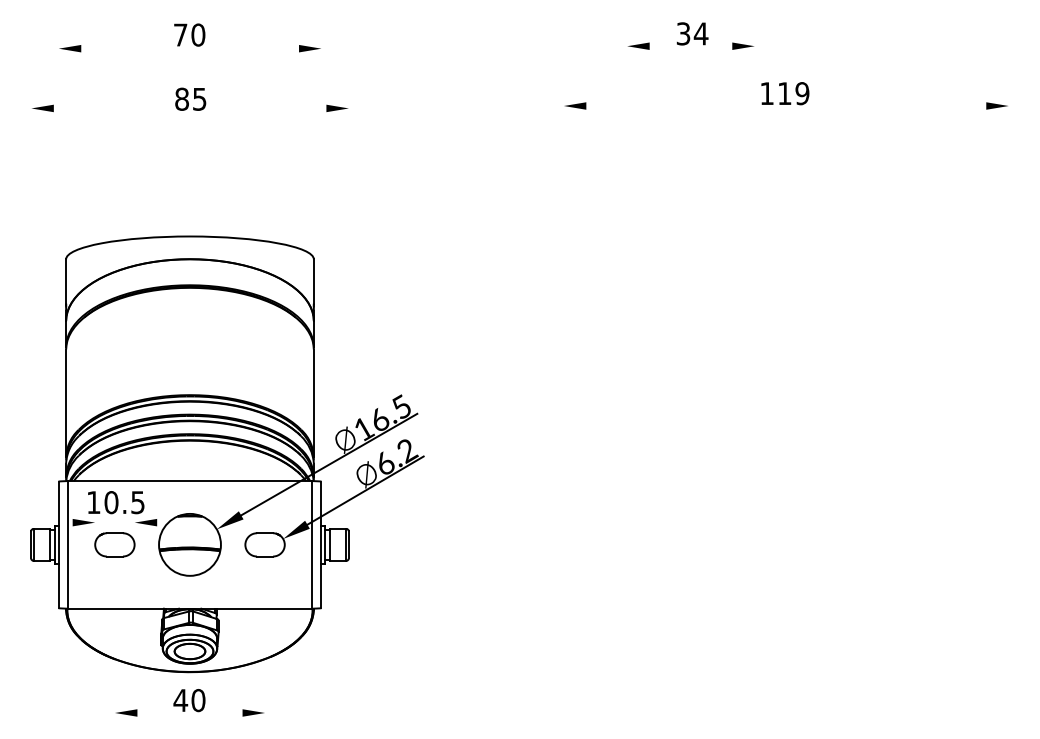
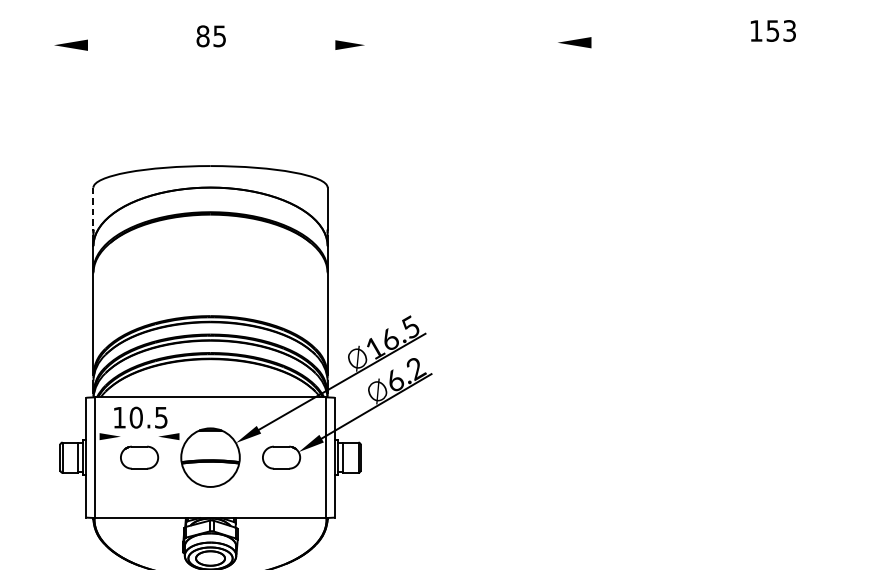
text: (793, 93) -> (781, 30), 119 -> 153
part: (575, 105) -> (575, 42), size x1.6
part: (42, 107) -> (71, 44), size x1.6
part: (337, 107) -> (350, 44), size x1.4
line: (66, 282) -> (93, 209), solid -> dashed

